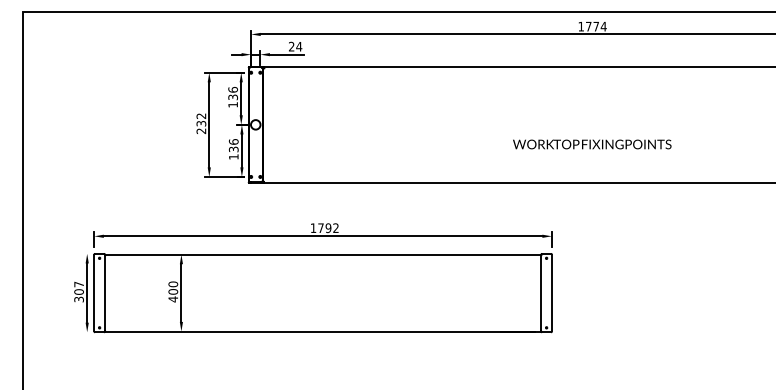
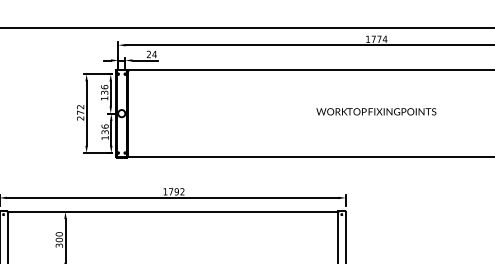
text: (201, 123) -> (80, 112), 232 -> 272
text: (592, 144) -> (376, 111), moved
text: (173, 299) -> (59, 245), 400 -> 300

